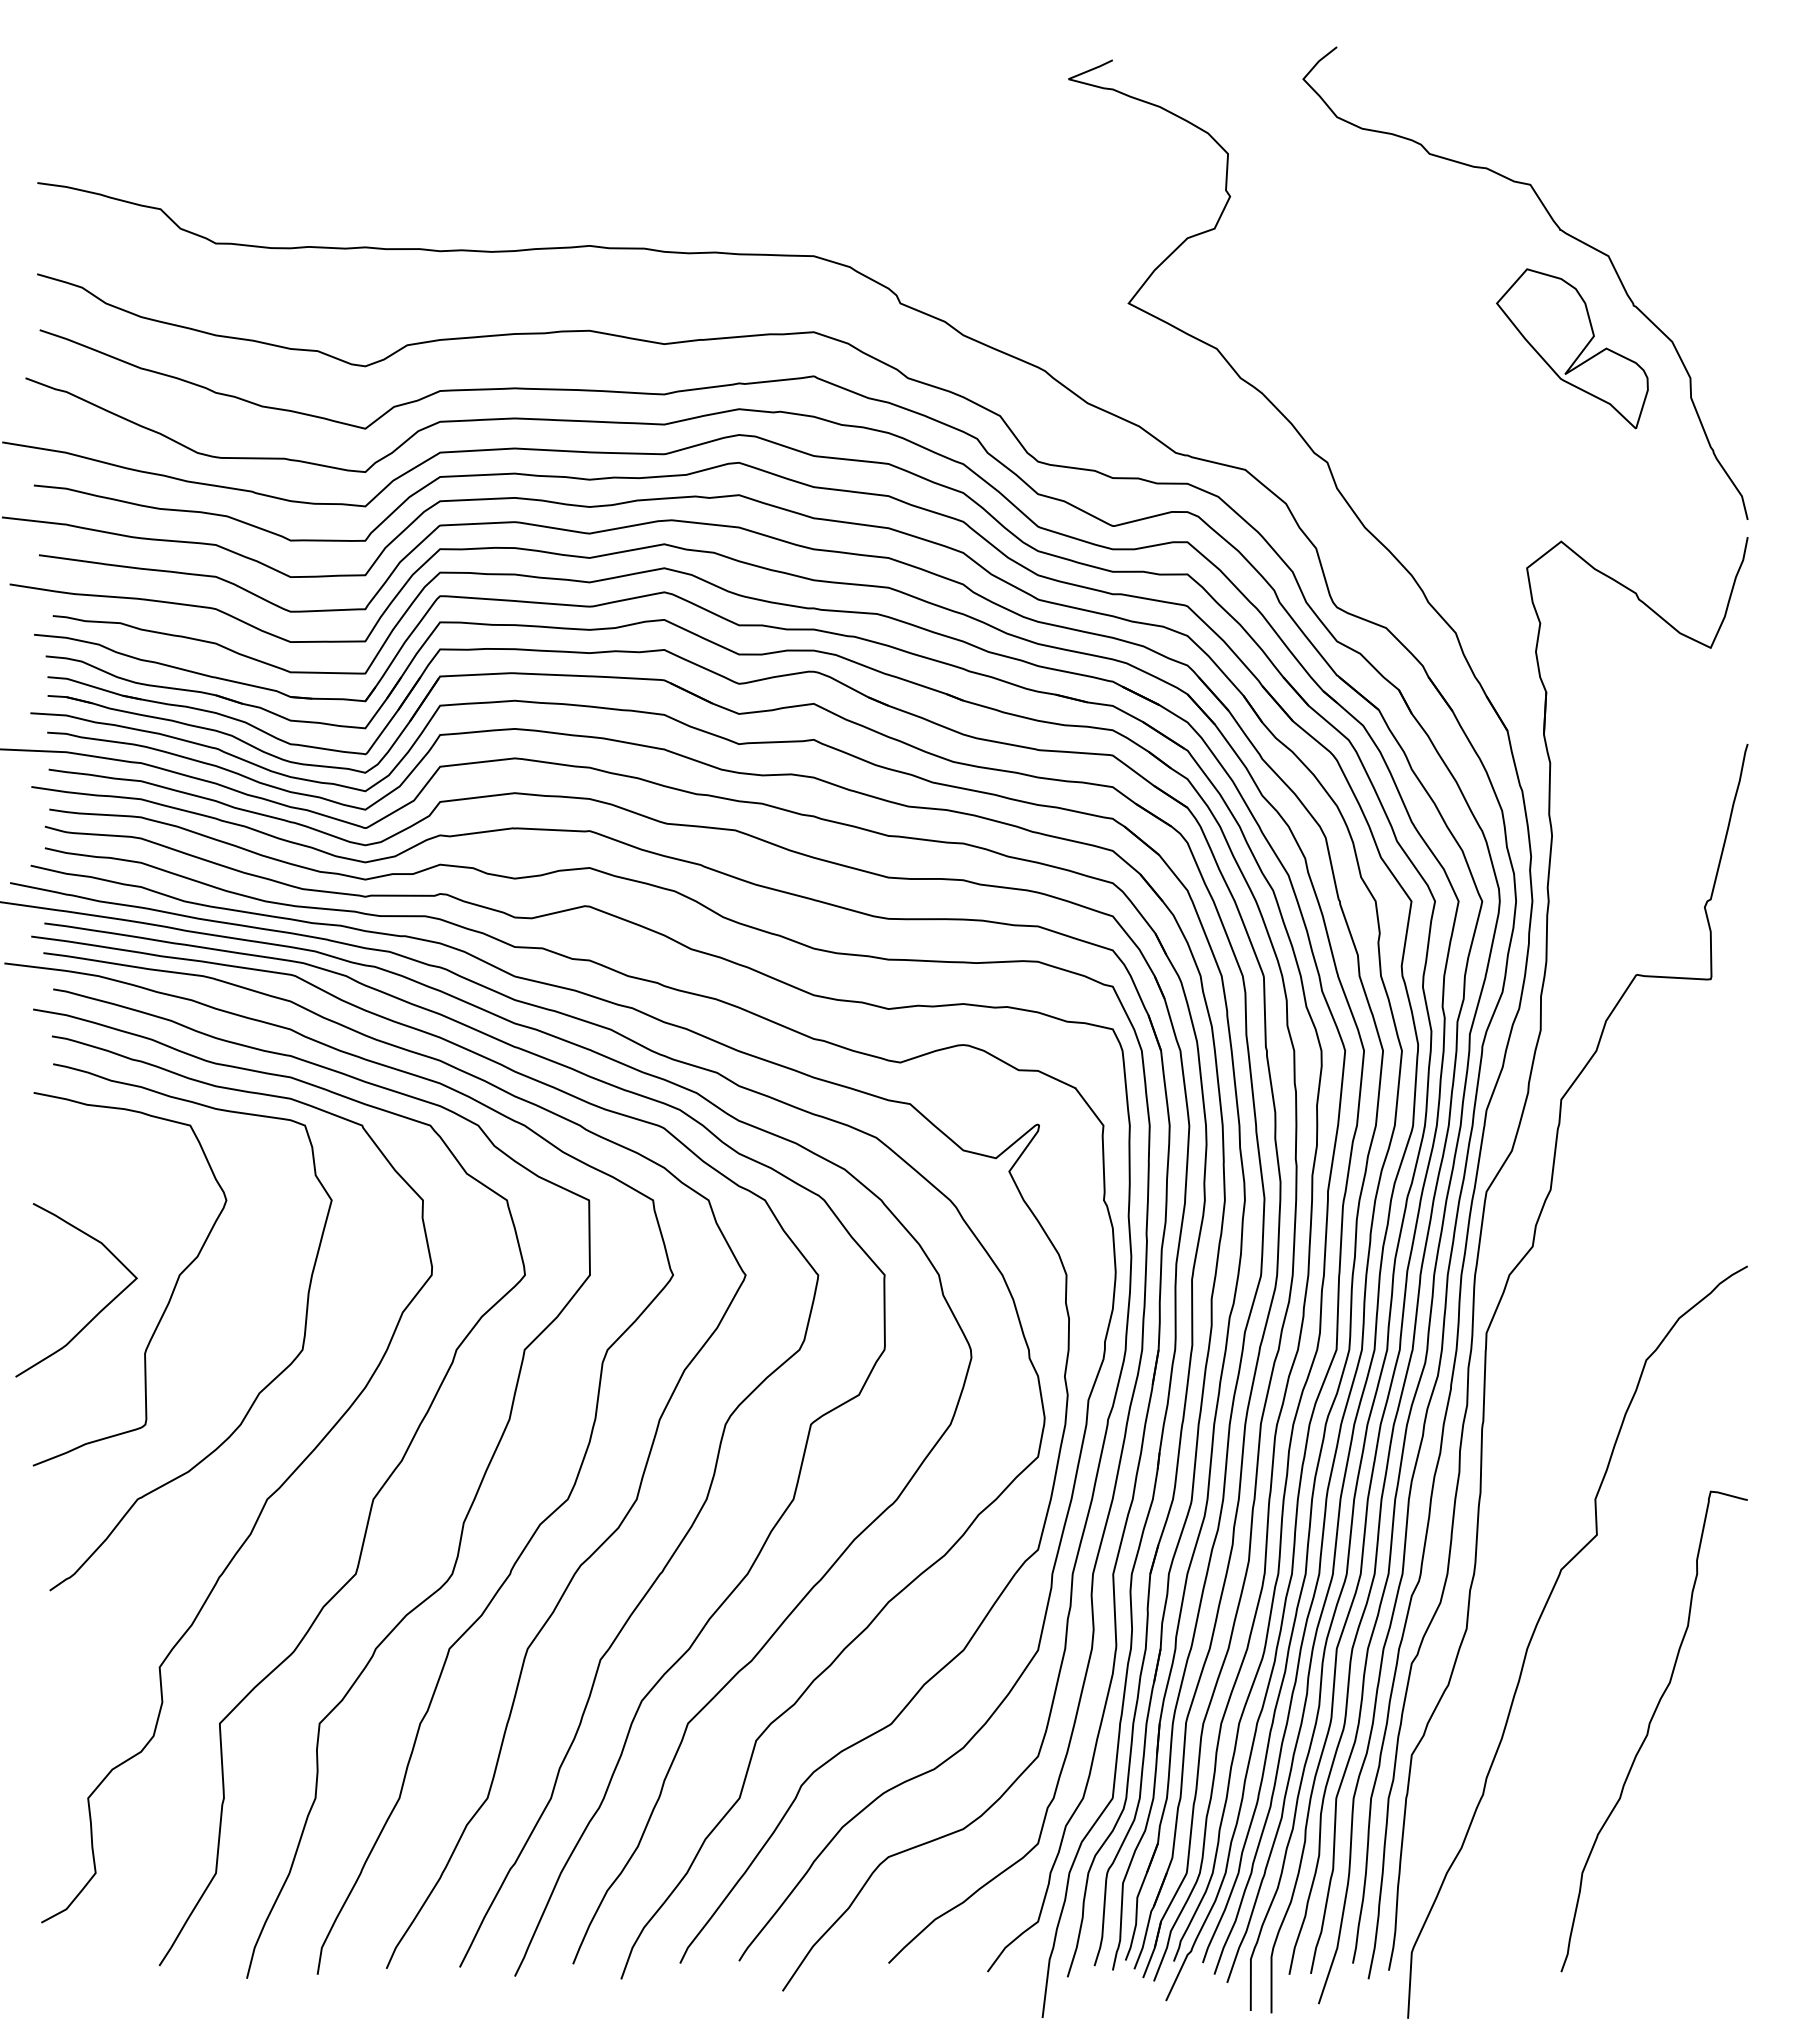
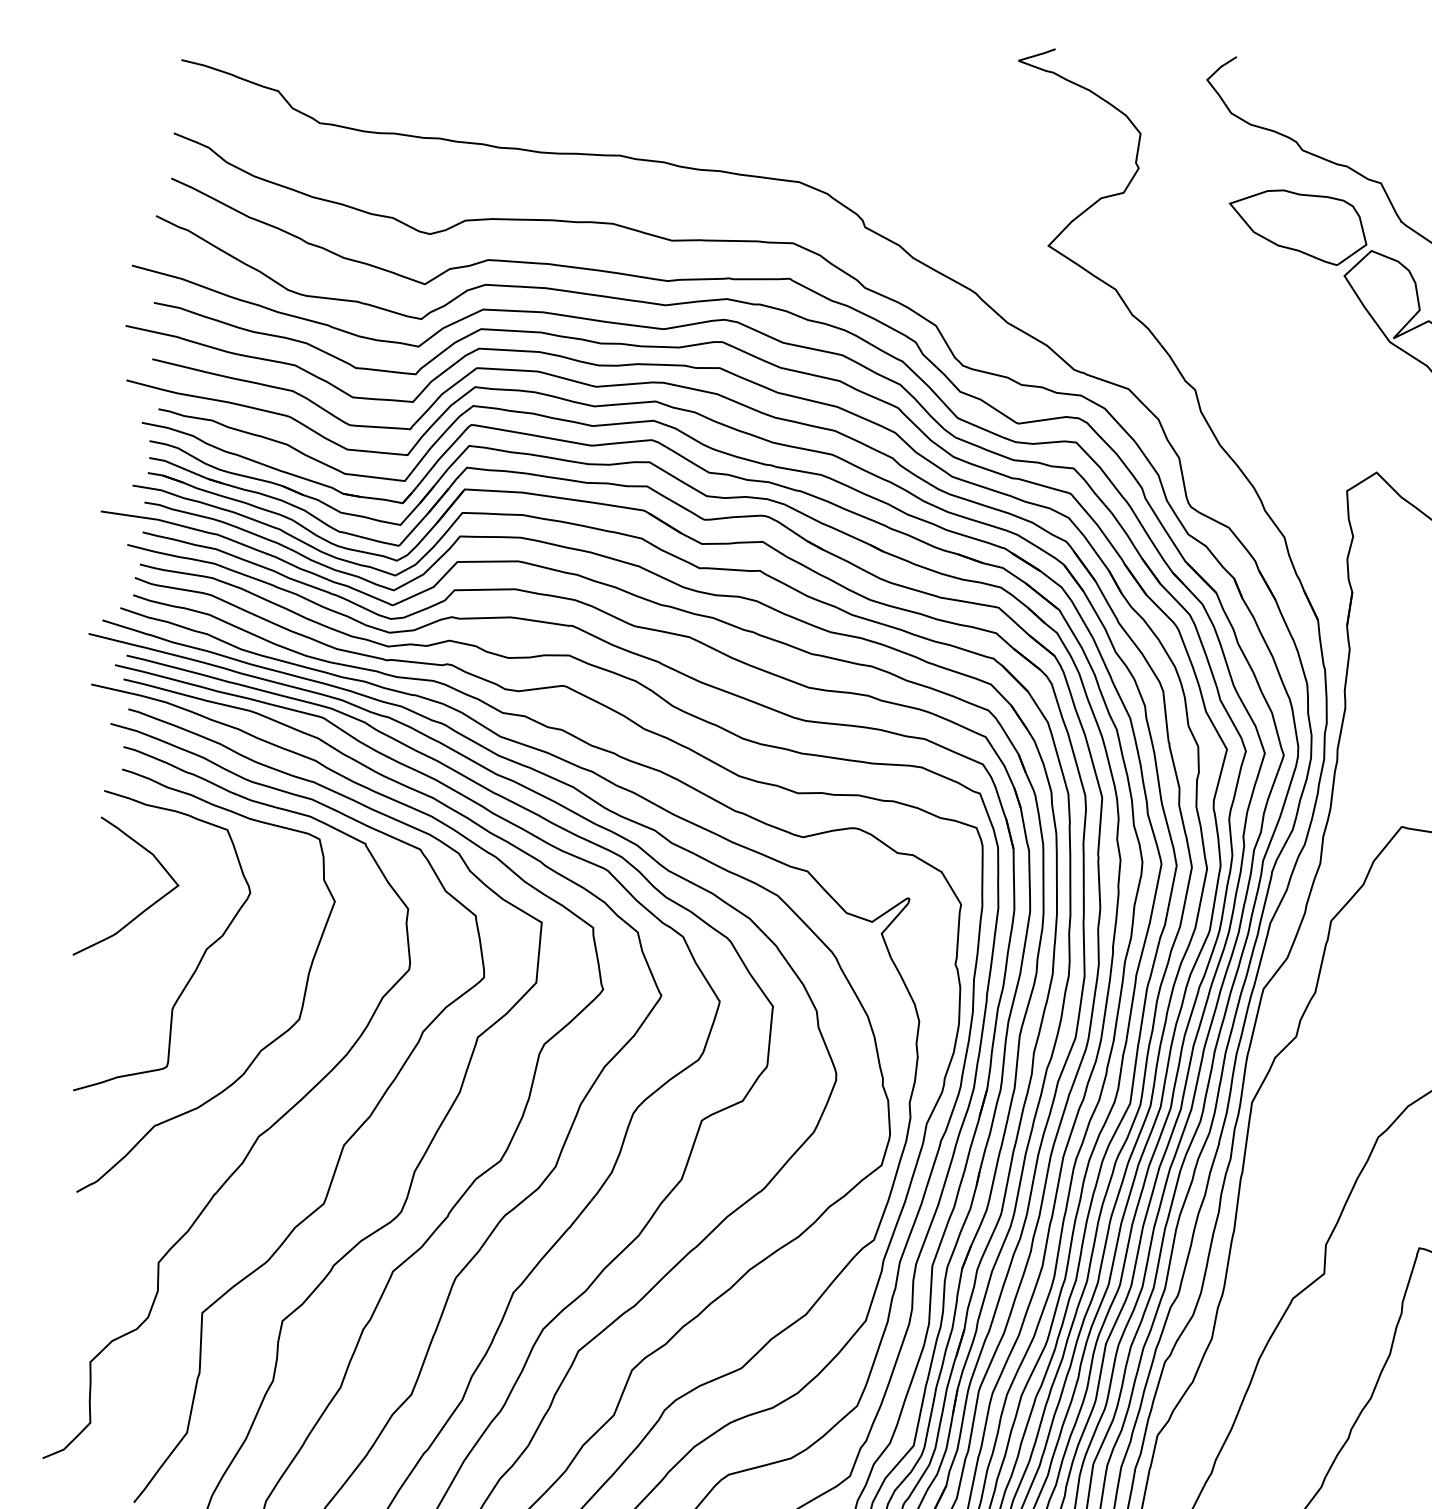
part: (1432, 247) -> (1297, 225), added
curve: (98, 1312) -> (144, 909), moved

